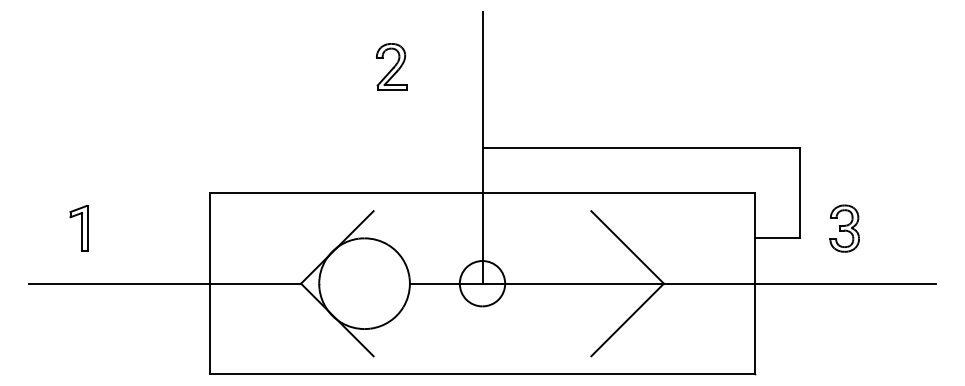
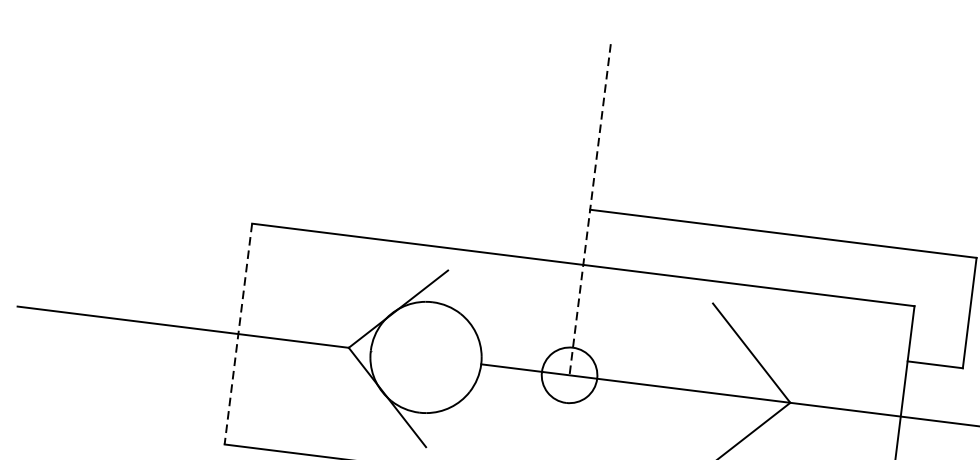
part: (391, 66) -> (491, 97), removed
line: (482, 148) -> (590, 210), solid -> dashed
part: (78, 227) -> (86, 245), removed
line: (210, 283) -> (238, 333), solid -> dashed

